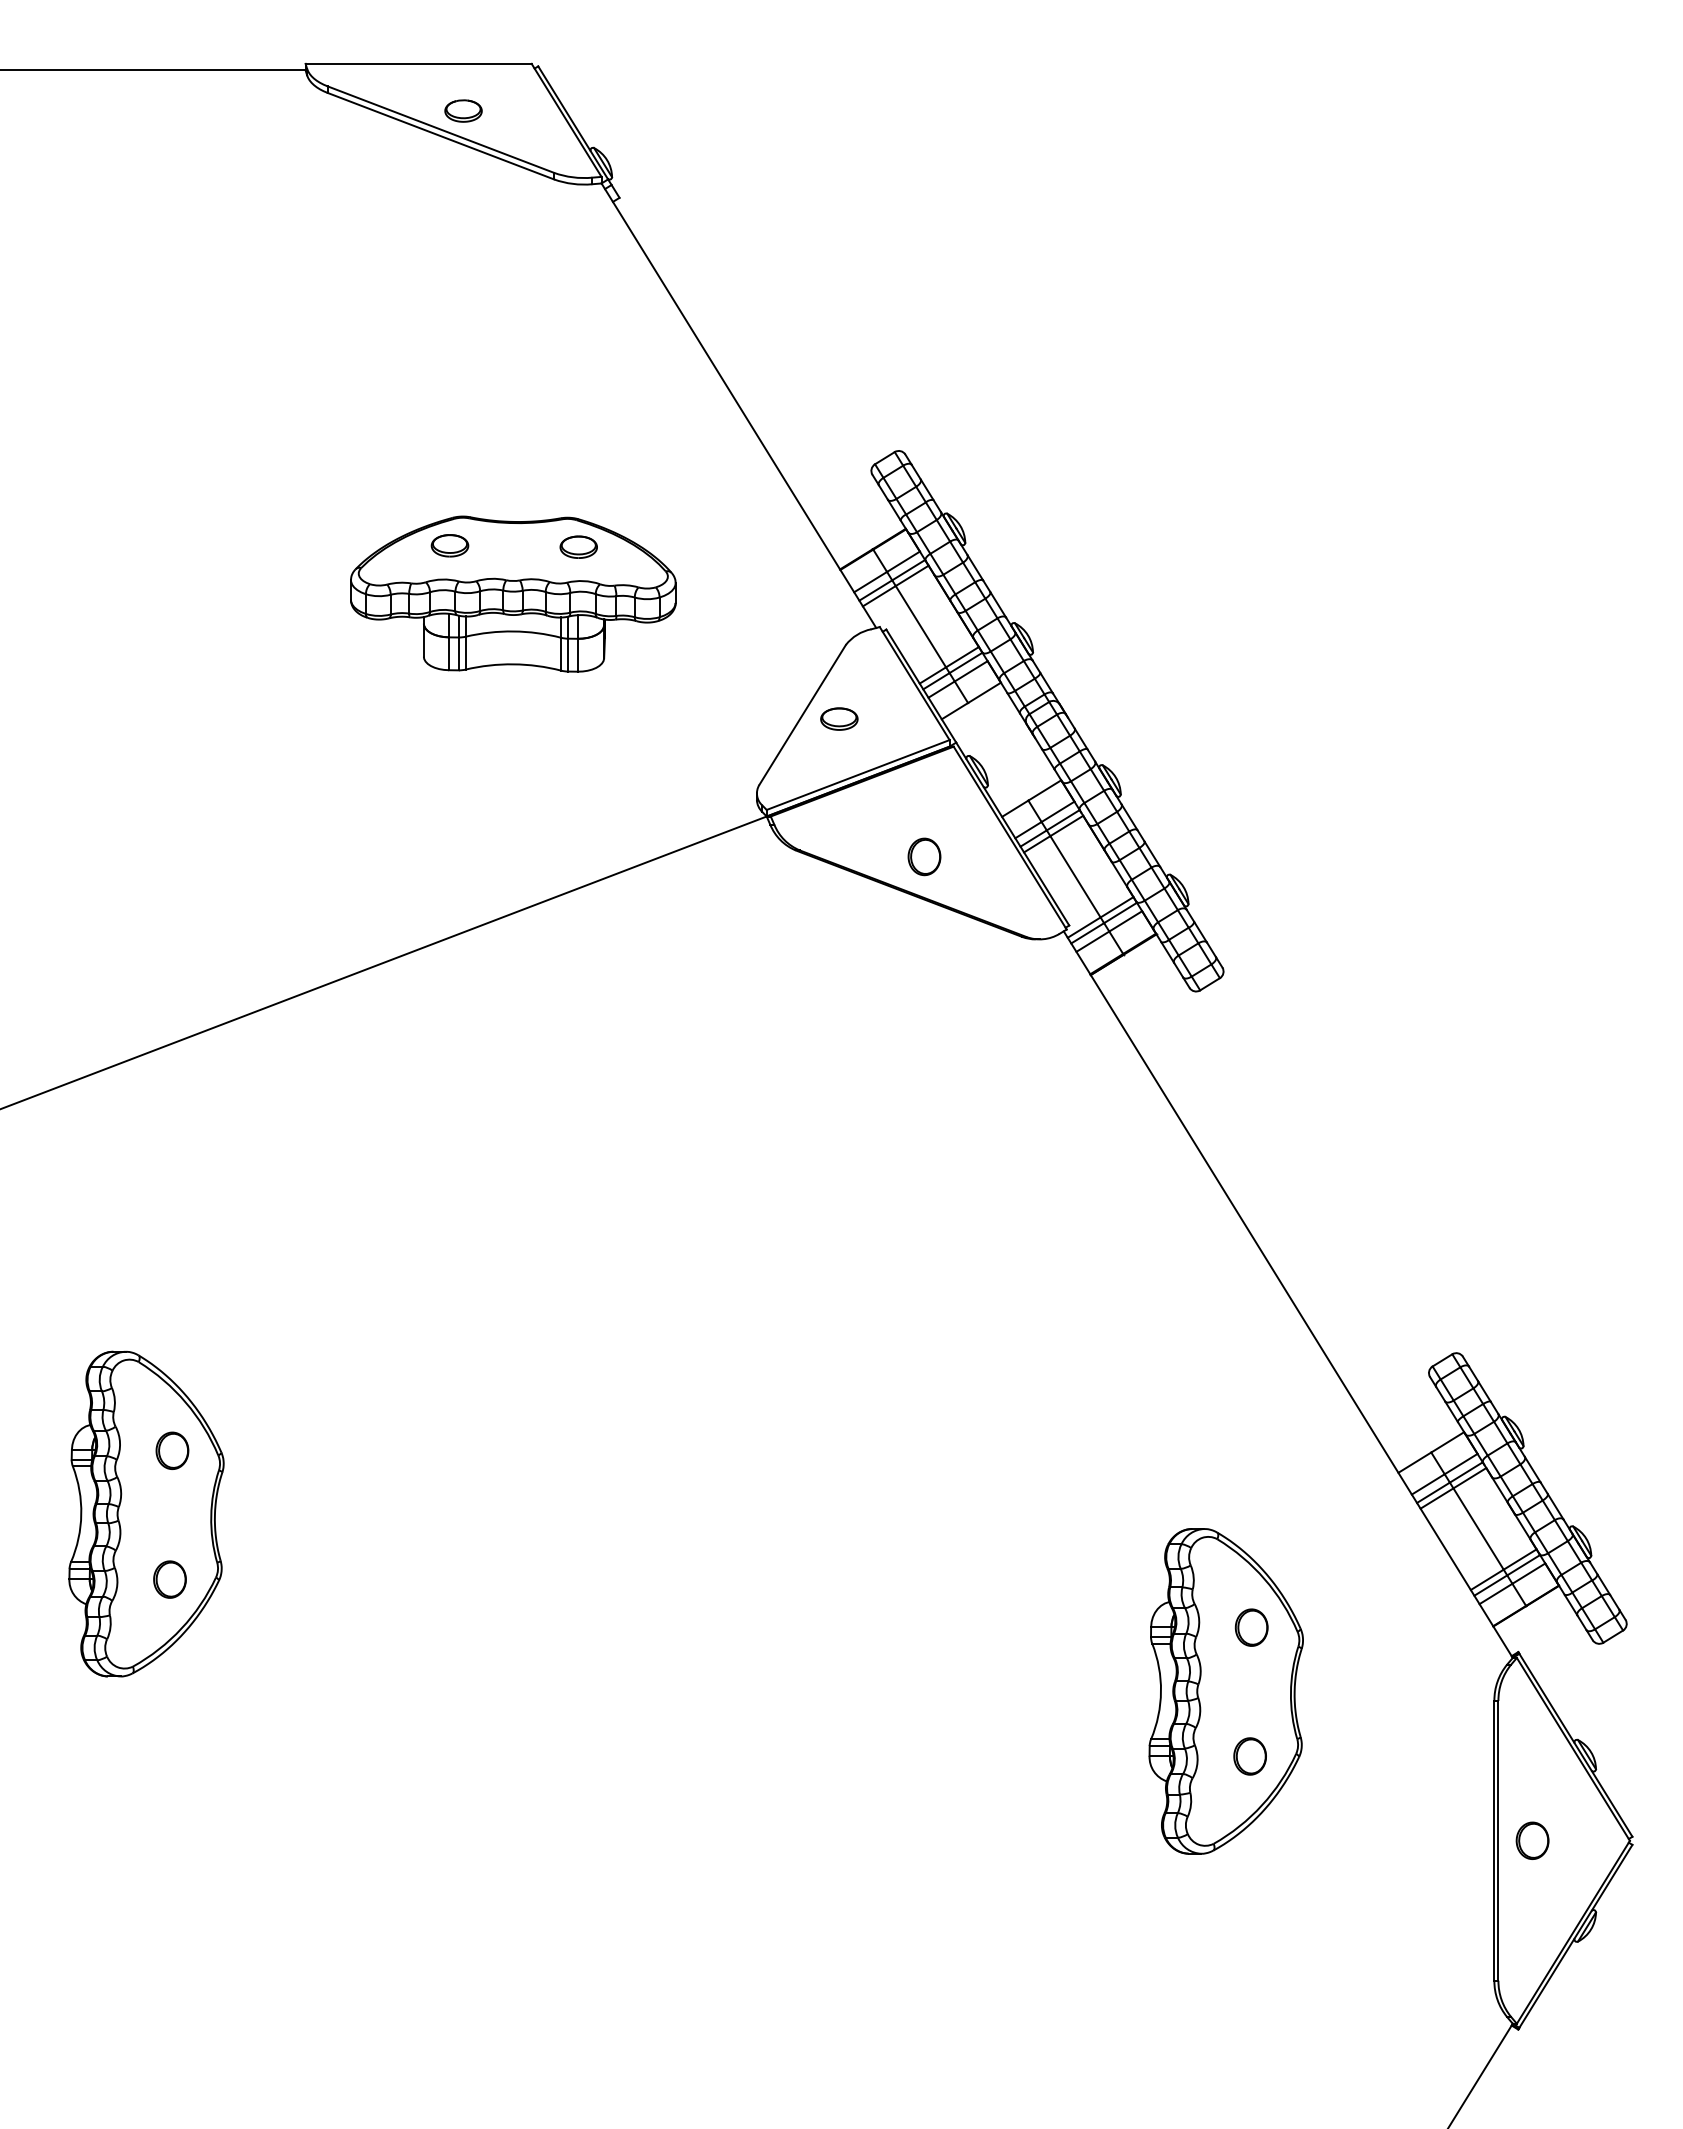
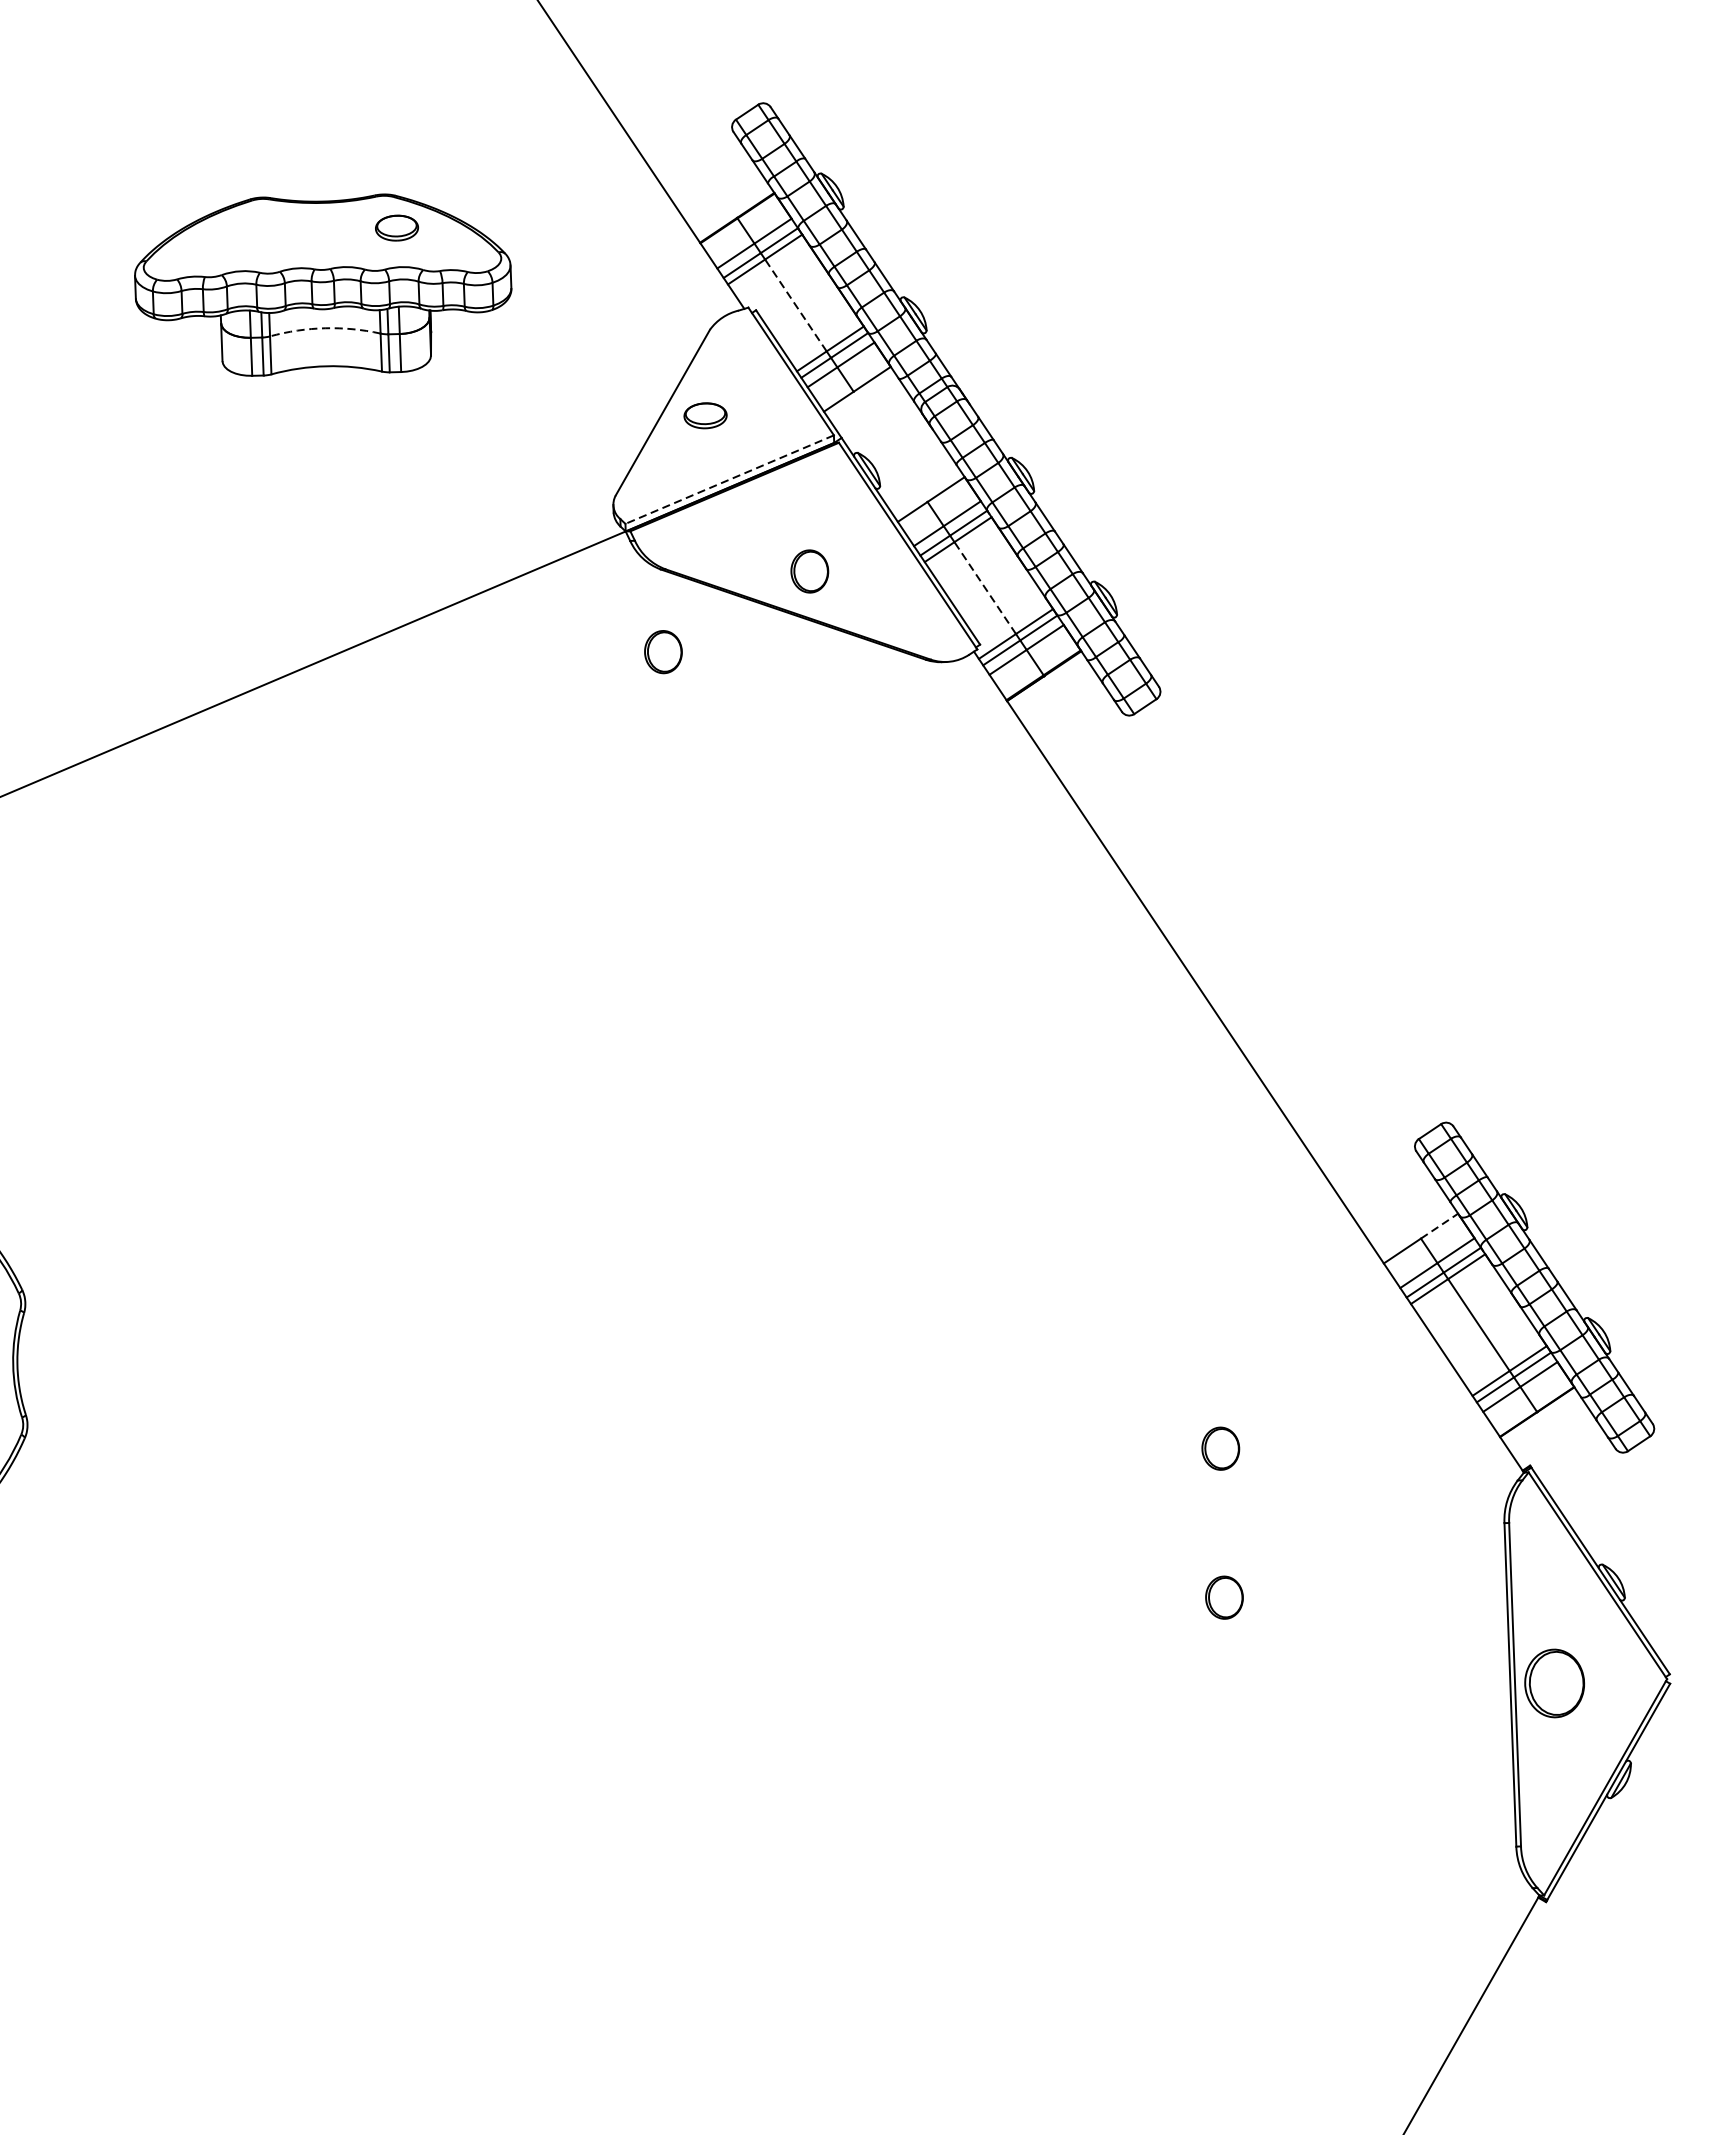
part: (449, 545) -> (247, 231), removed
line: (920, 626) -> (795, 305), solid -> dashed
arc: (513, 631) -> (325, 328), solid -> dashed
line: (858, 775) -> (730, 480), solid -> dashed
line: (1075, 876) -> (985, 587), solid -> dashed
part: (795, 921) -> (663, 651), added
line: (1448, 1442) -> (1440, 1226), solid -> dashed
part: (1225, 1691) -> (1193, 1523), removed
part: (1532, 1840) -> (1554, 1682), size x1.6

